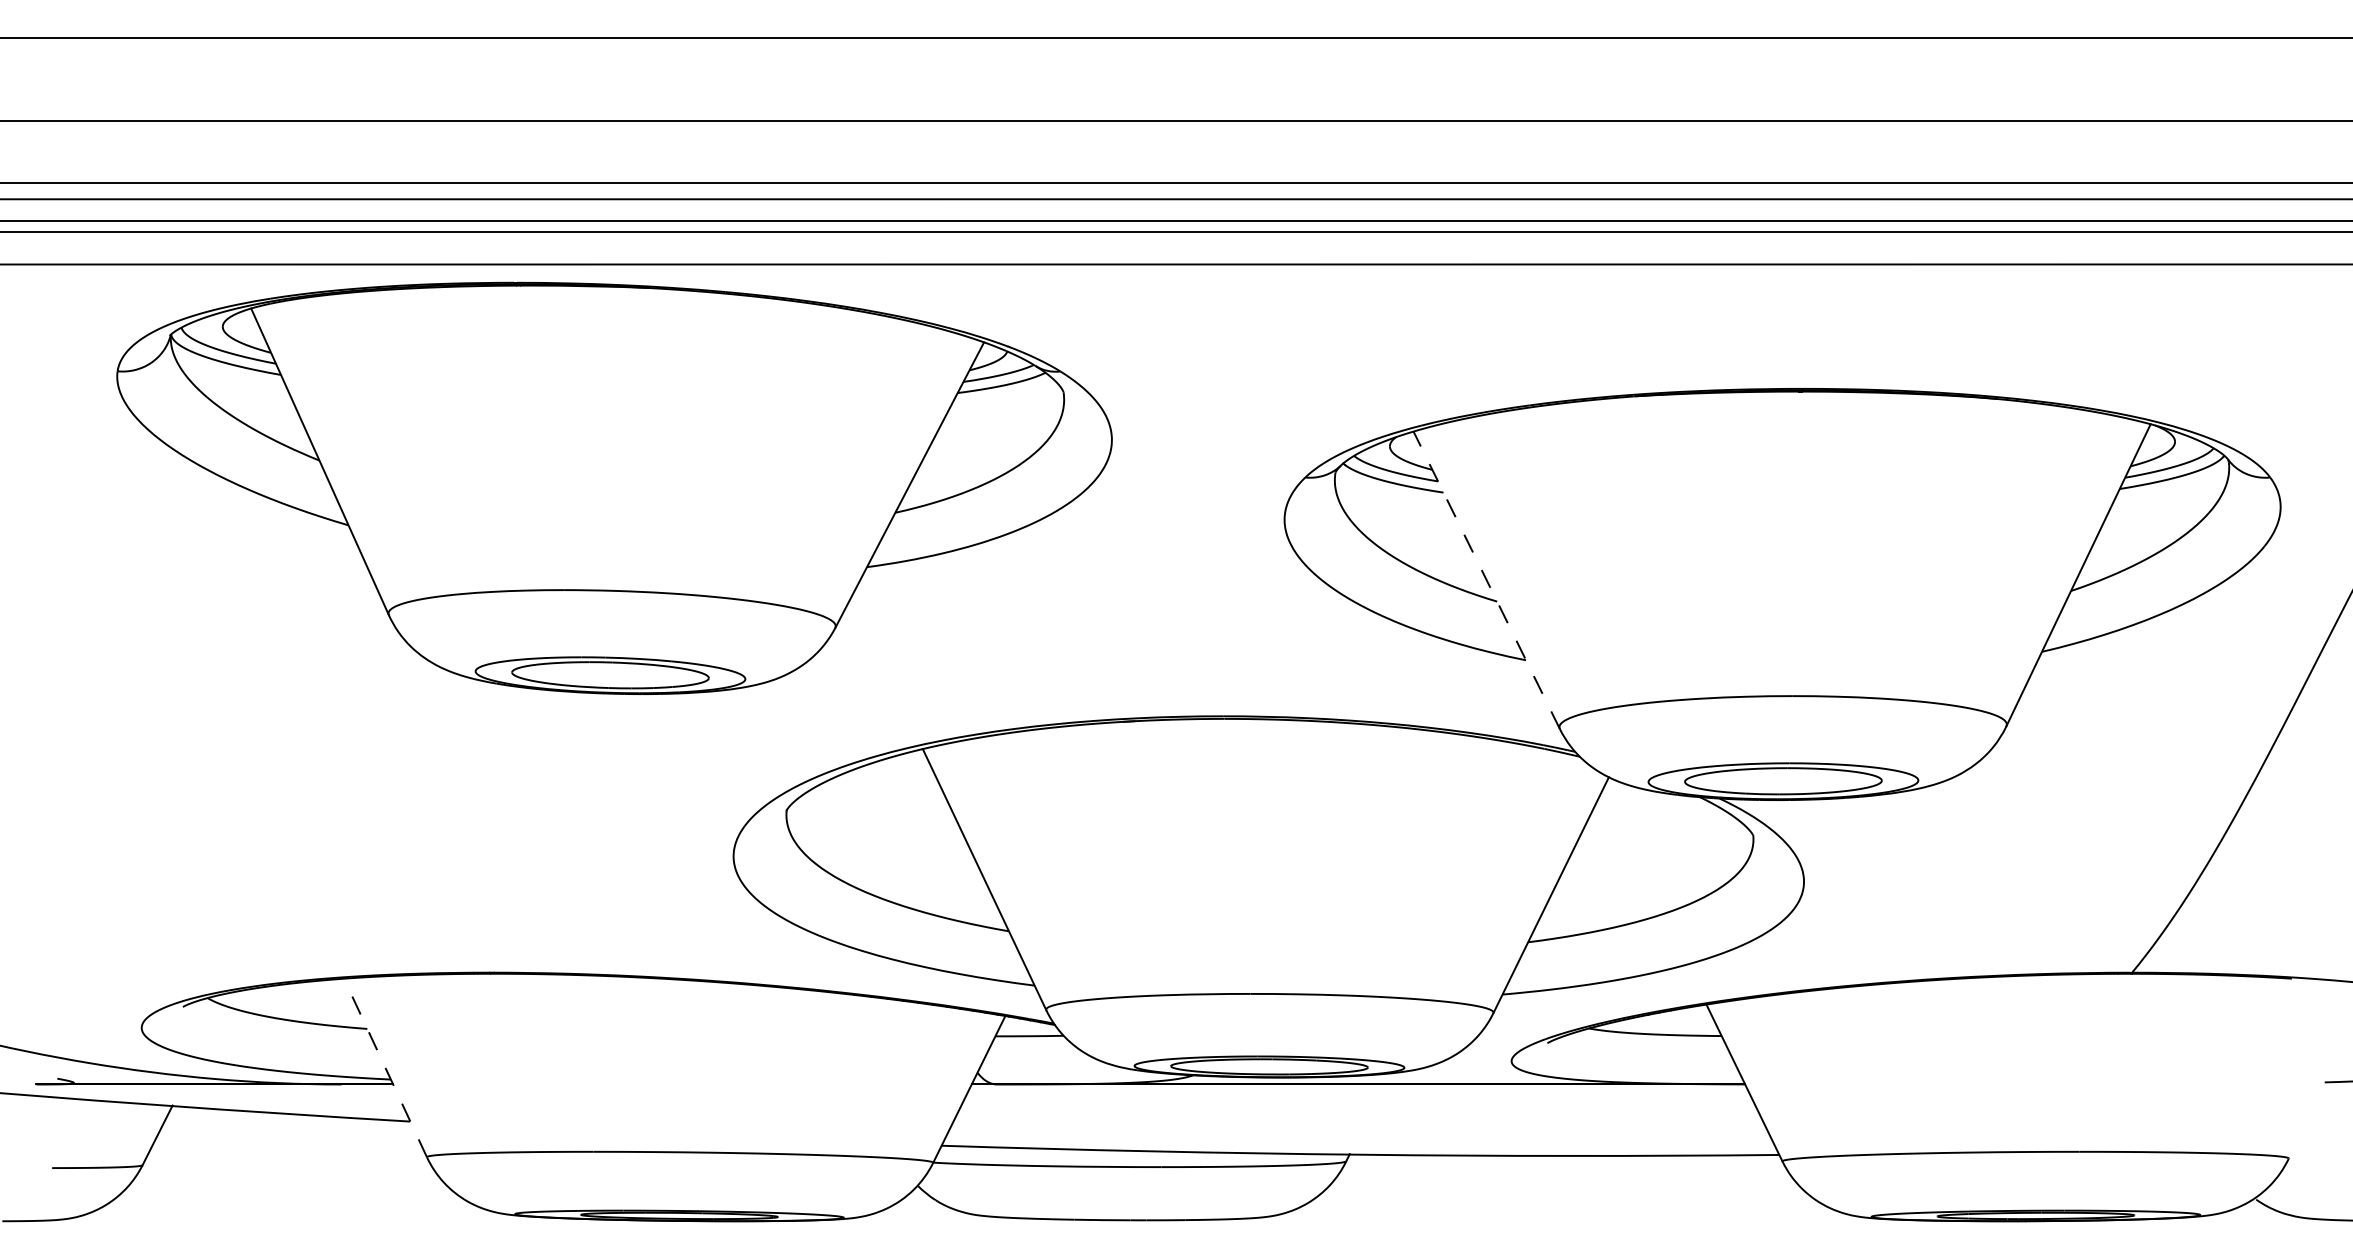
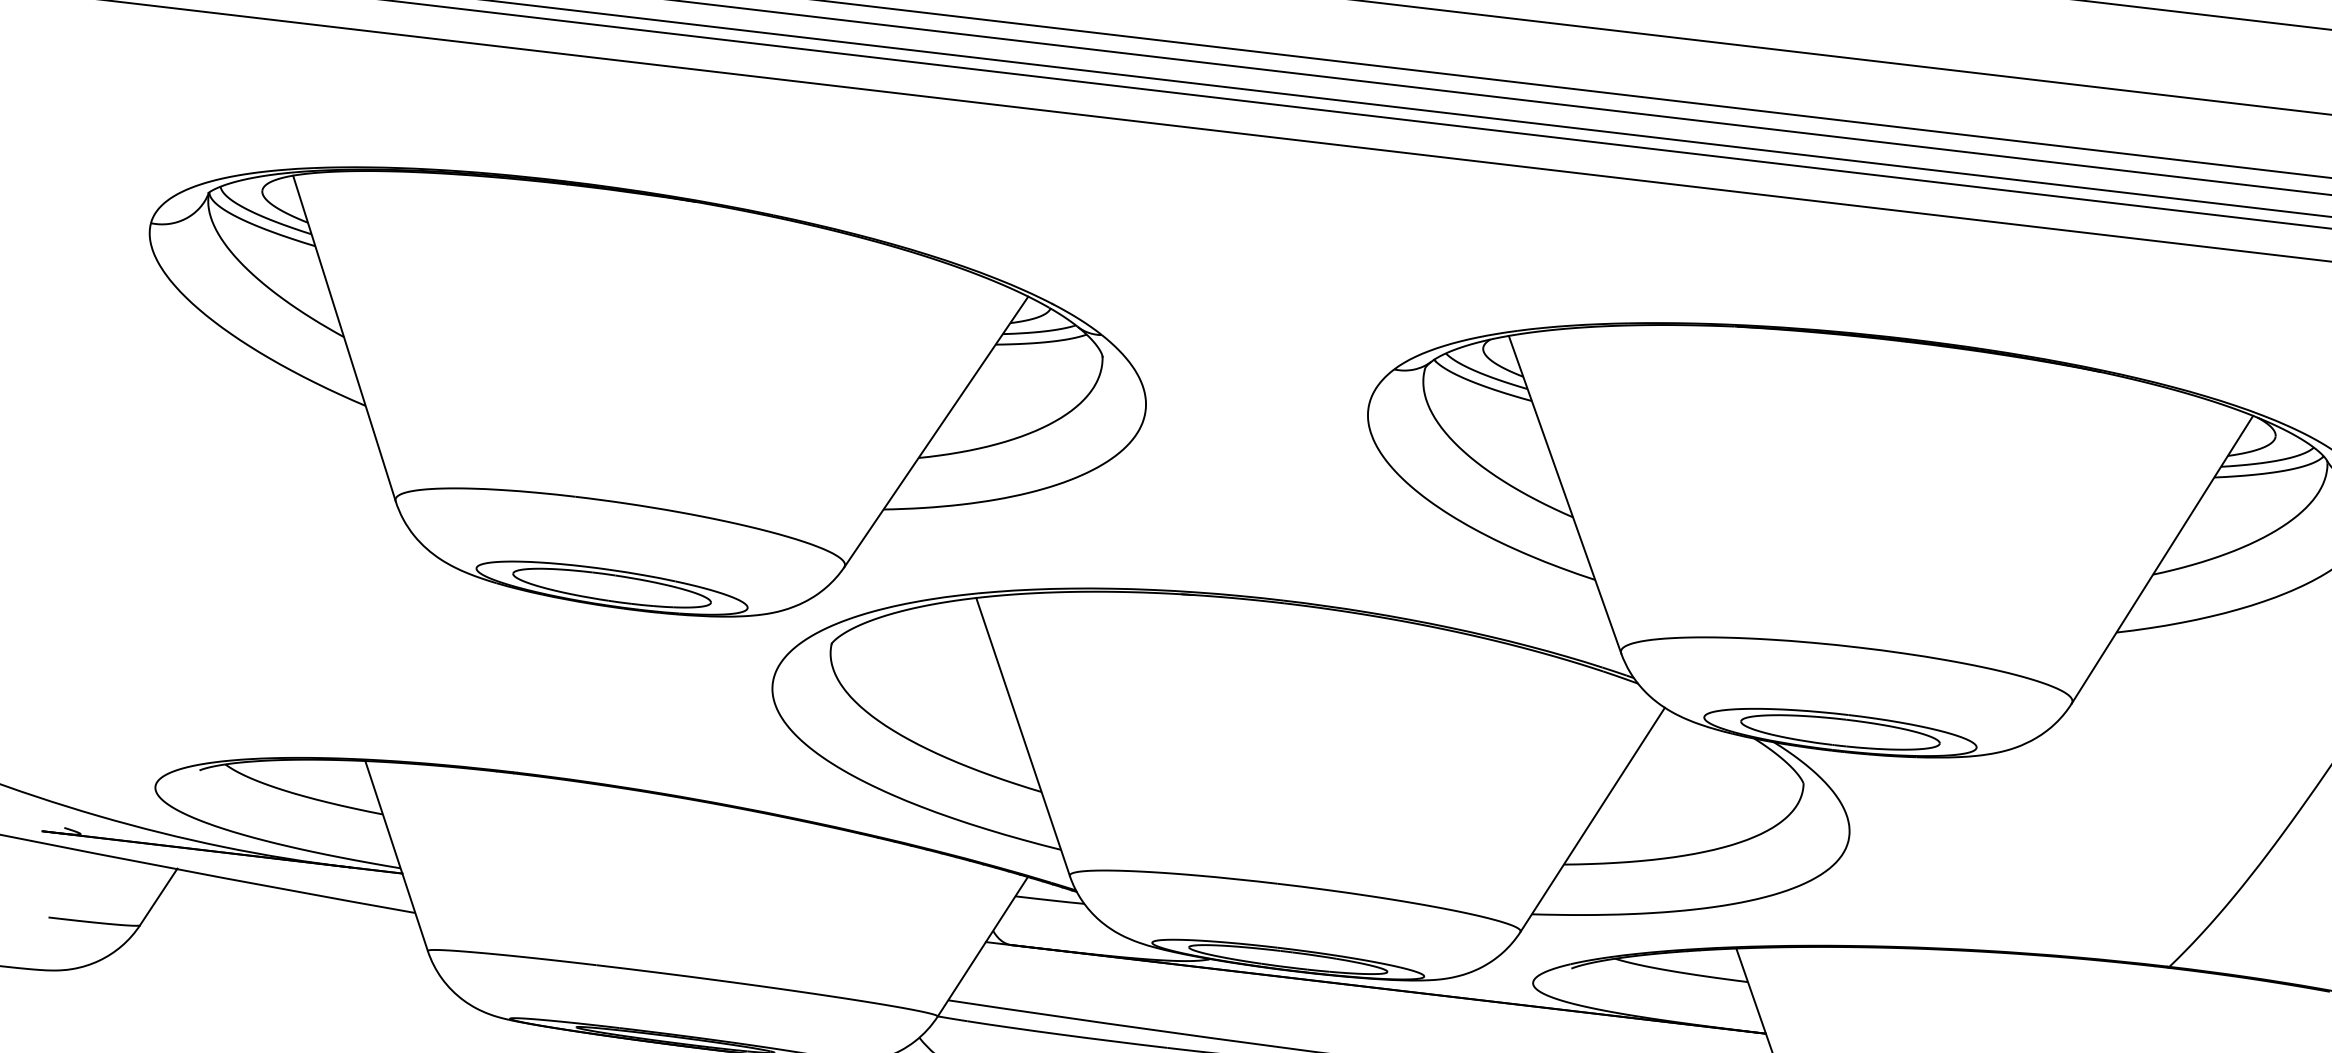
part: (614, 487) -> (638, 399), moved
line: (1486, 580) -> (1564, 494), dashed -> solid
line: (385, 1067) -> (396, 855), dashed -> solid

